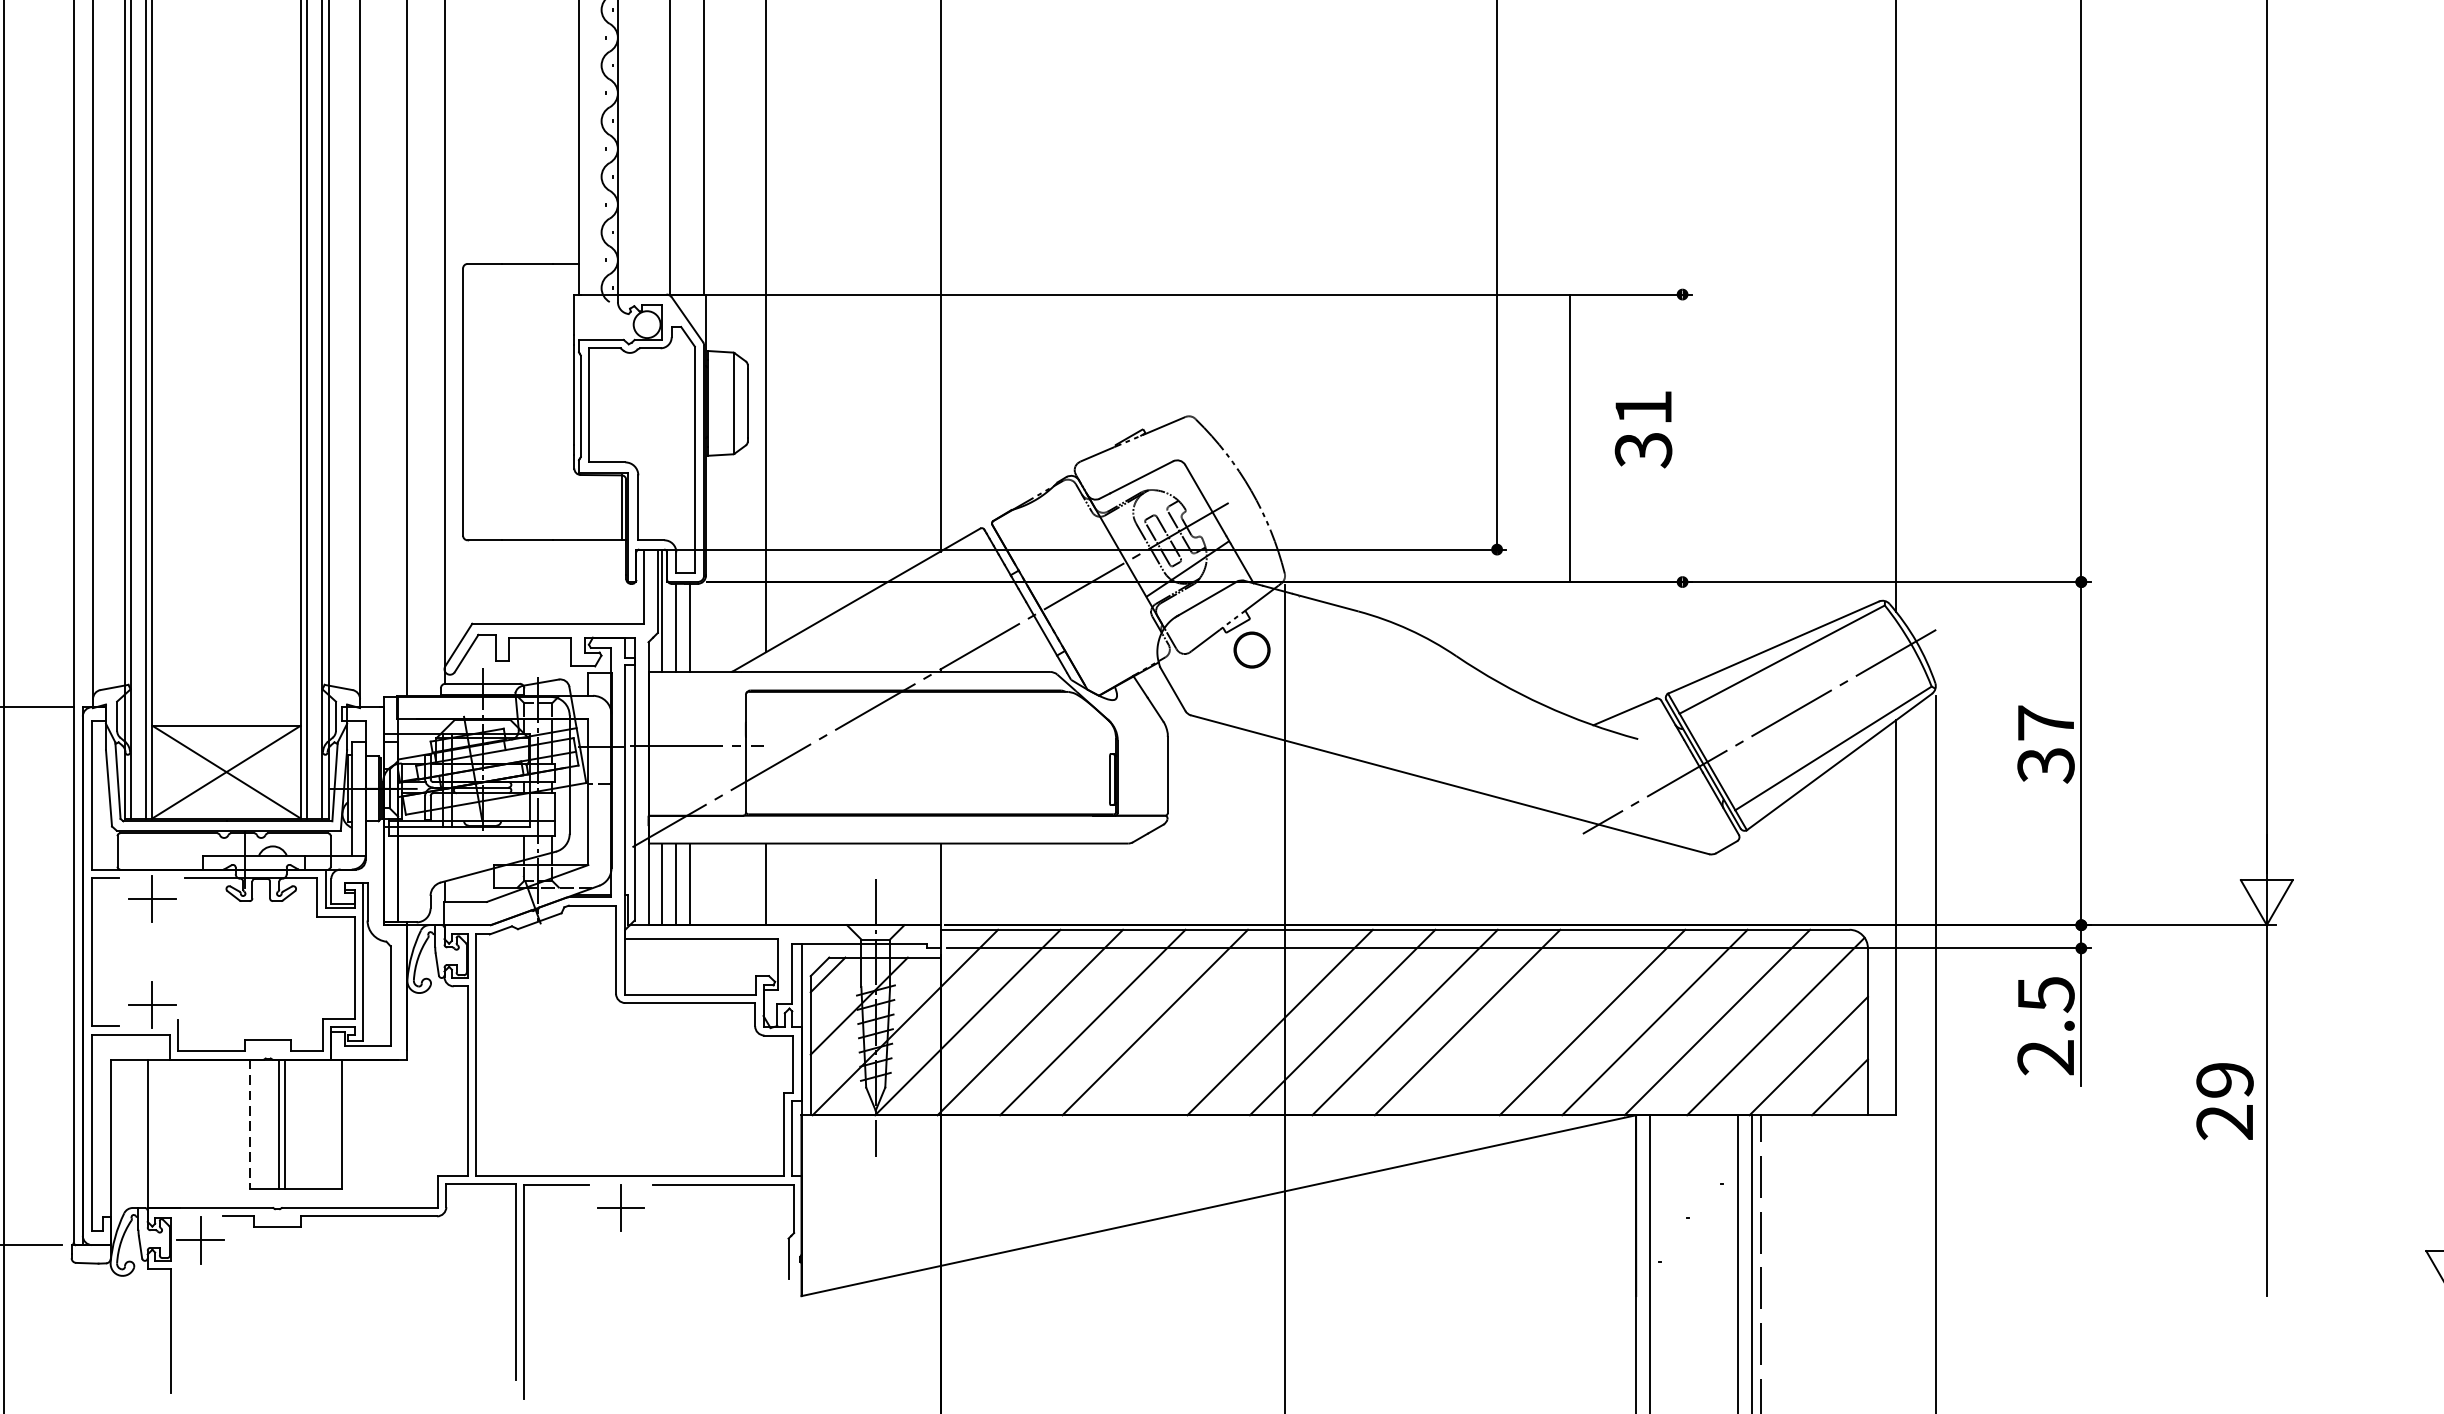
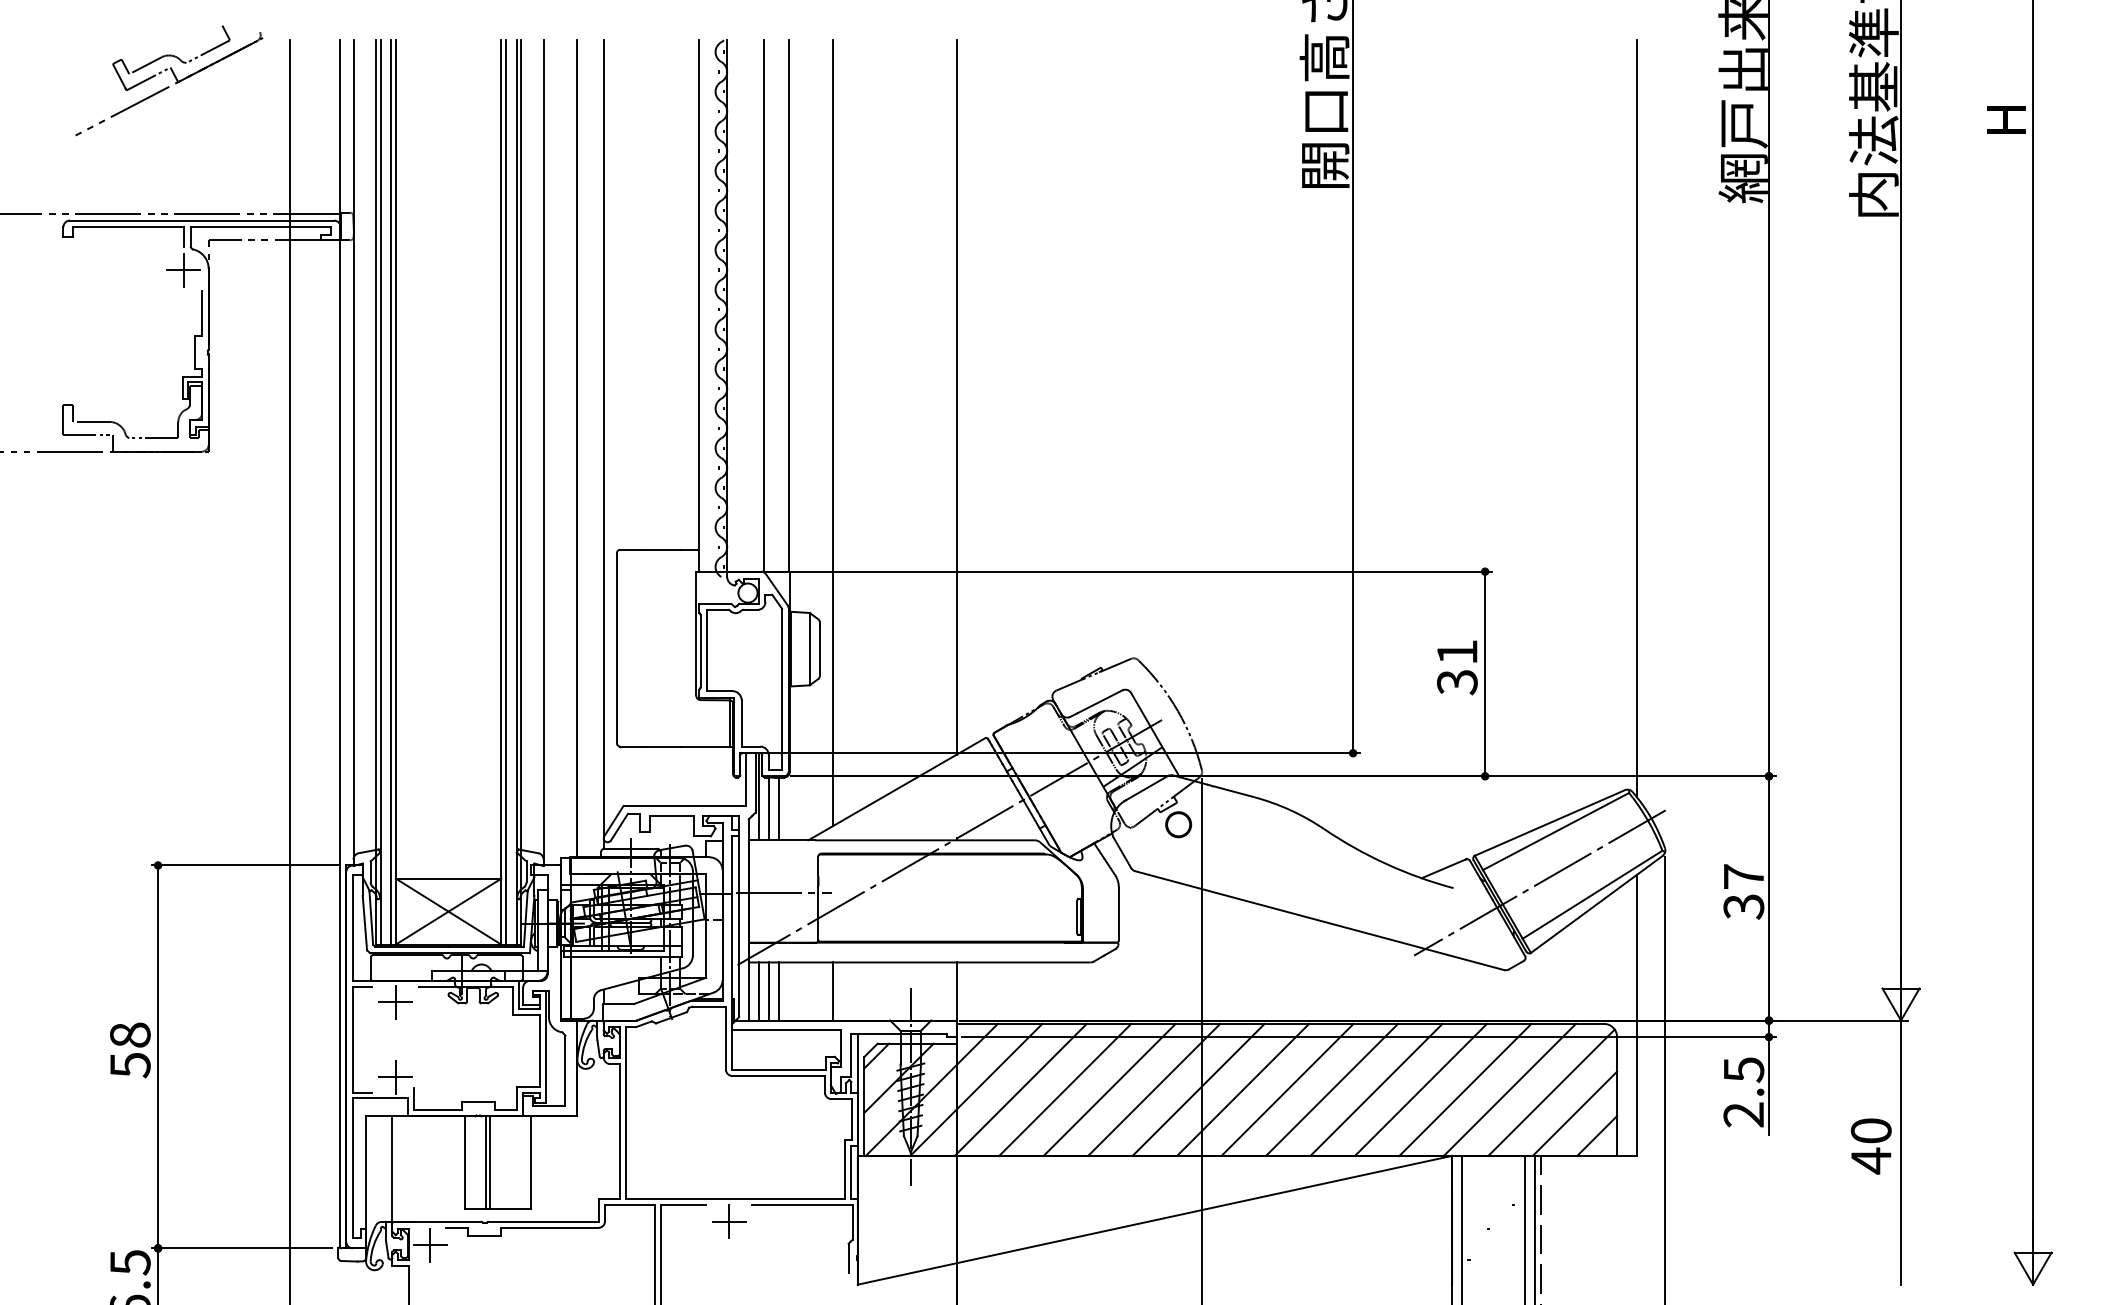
line: (1570, 437) -> (1485, 673), moved
line: (1218, 1021) -> (1154, 1089), added
line: (1529, 1021) -> (1376, 1089), added
text: (2223, 1102) -> (1870, 1146), 29 -> 40
line: (250, 1125) -> (465, 1163), dashed -> solid

